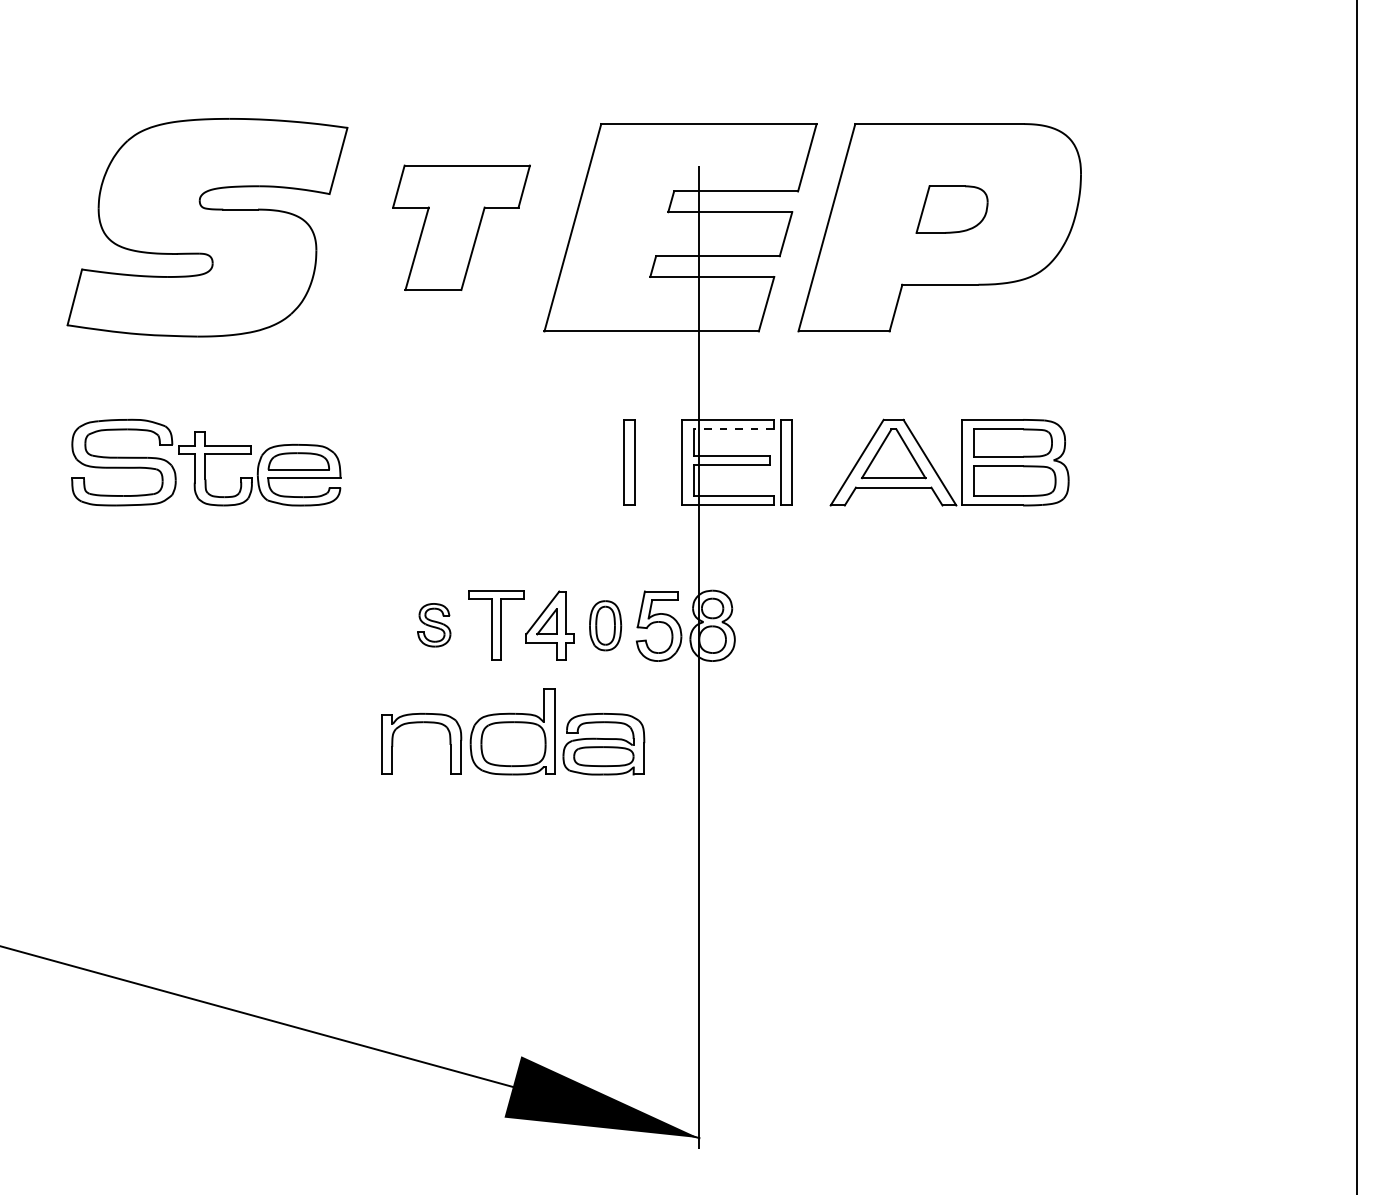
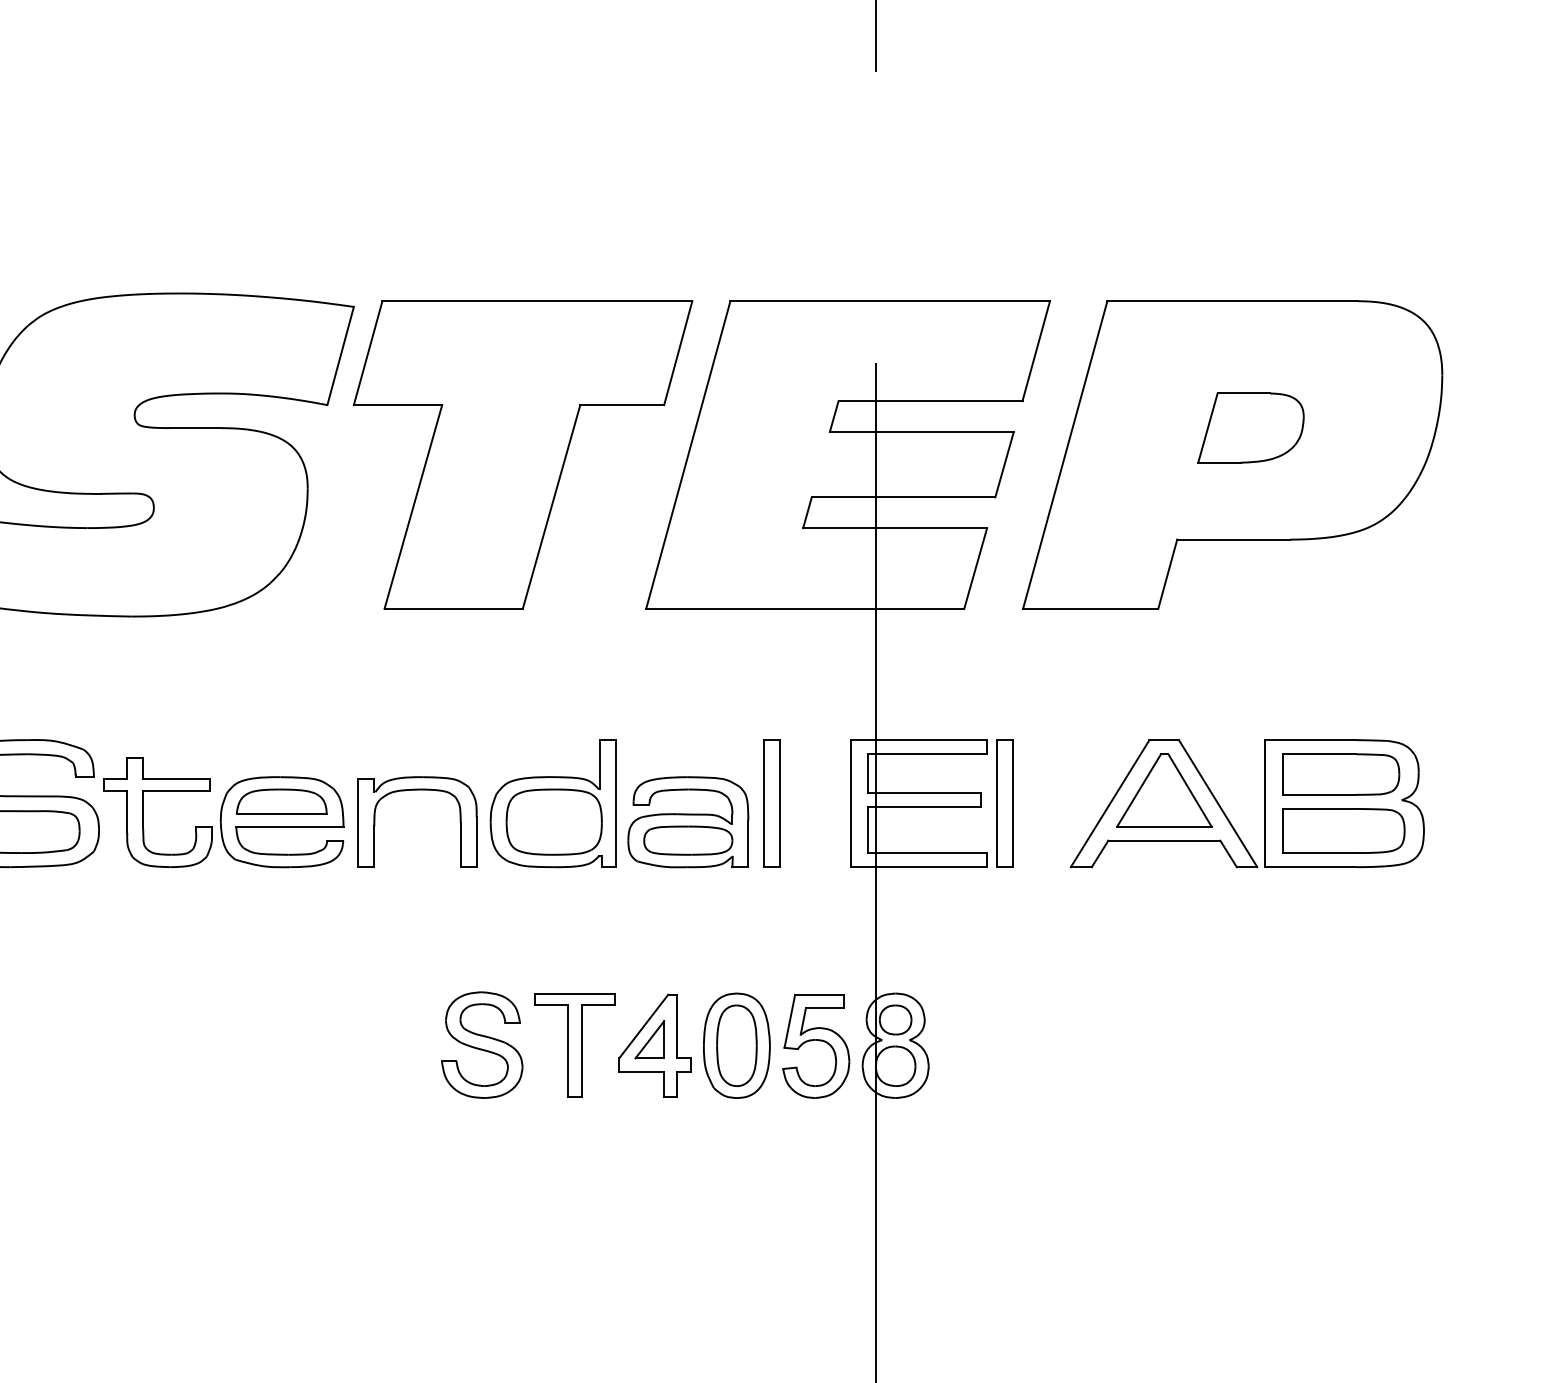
part: (461, 227) -> (523, 454), size x1.67
line: (734, 429) -> (928, 754), dashed -> solid
part: (434, 624) -> (482, 1043), size x1.67
part: (605, 625) -> (736, 1045), size x1.43
part: (513, 731) -> (554, 803), moved

